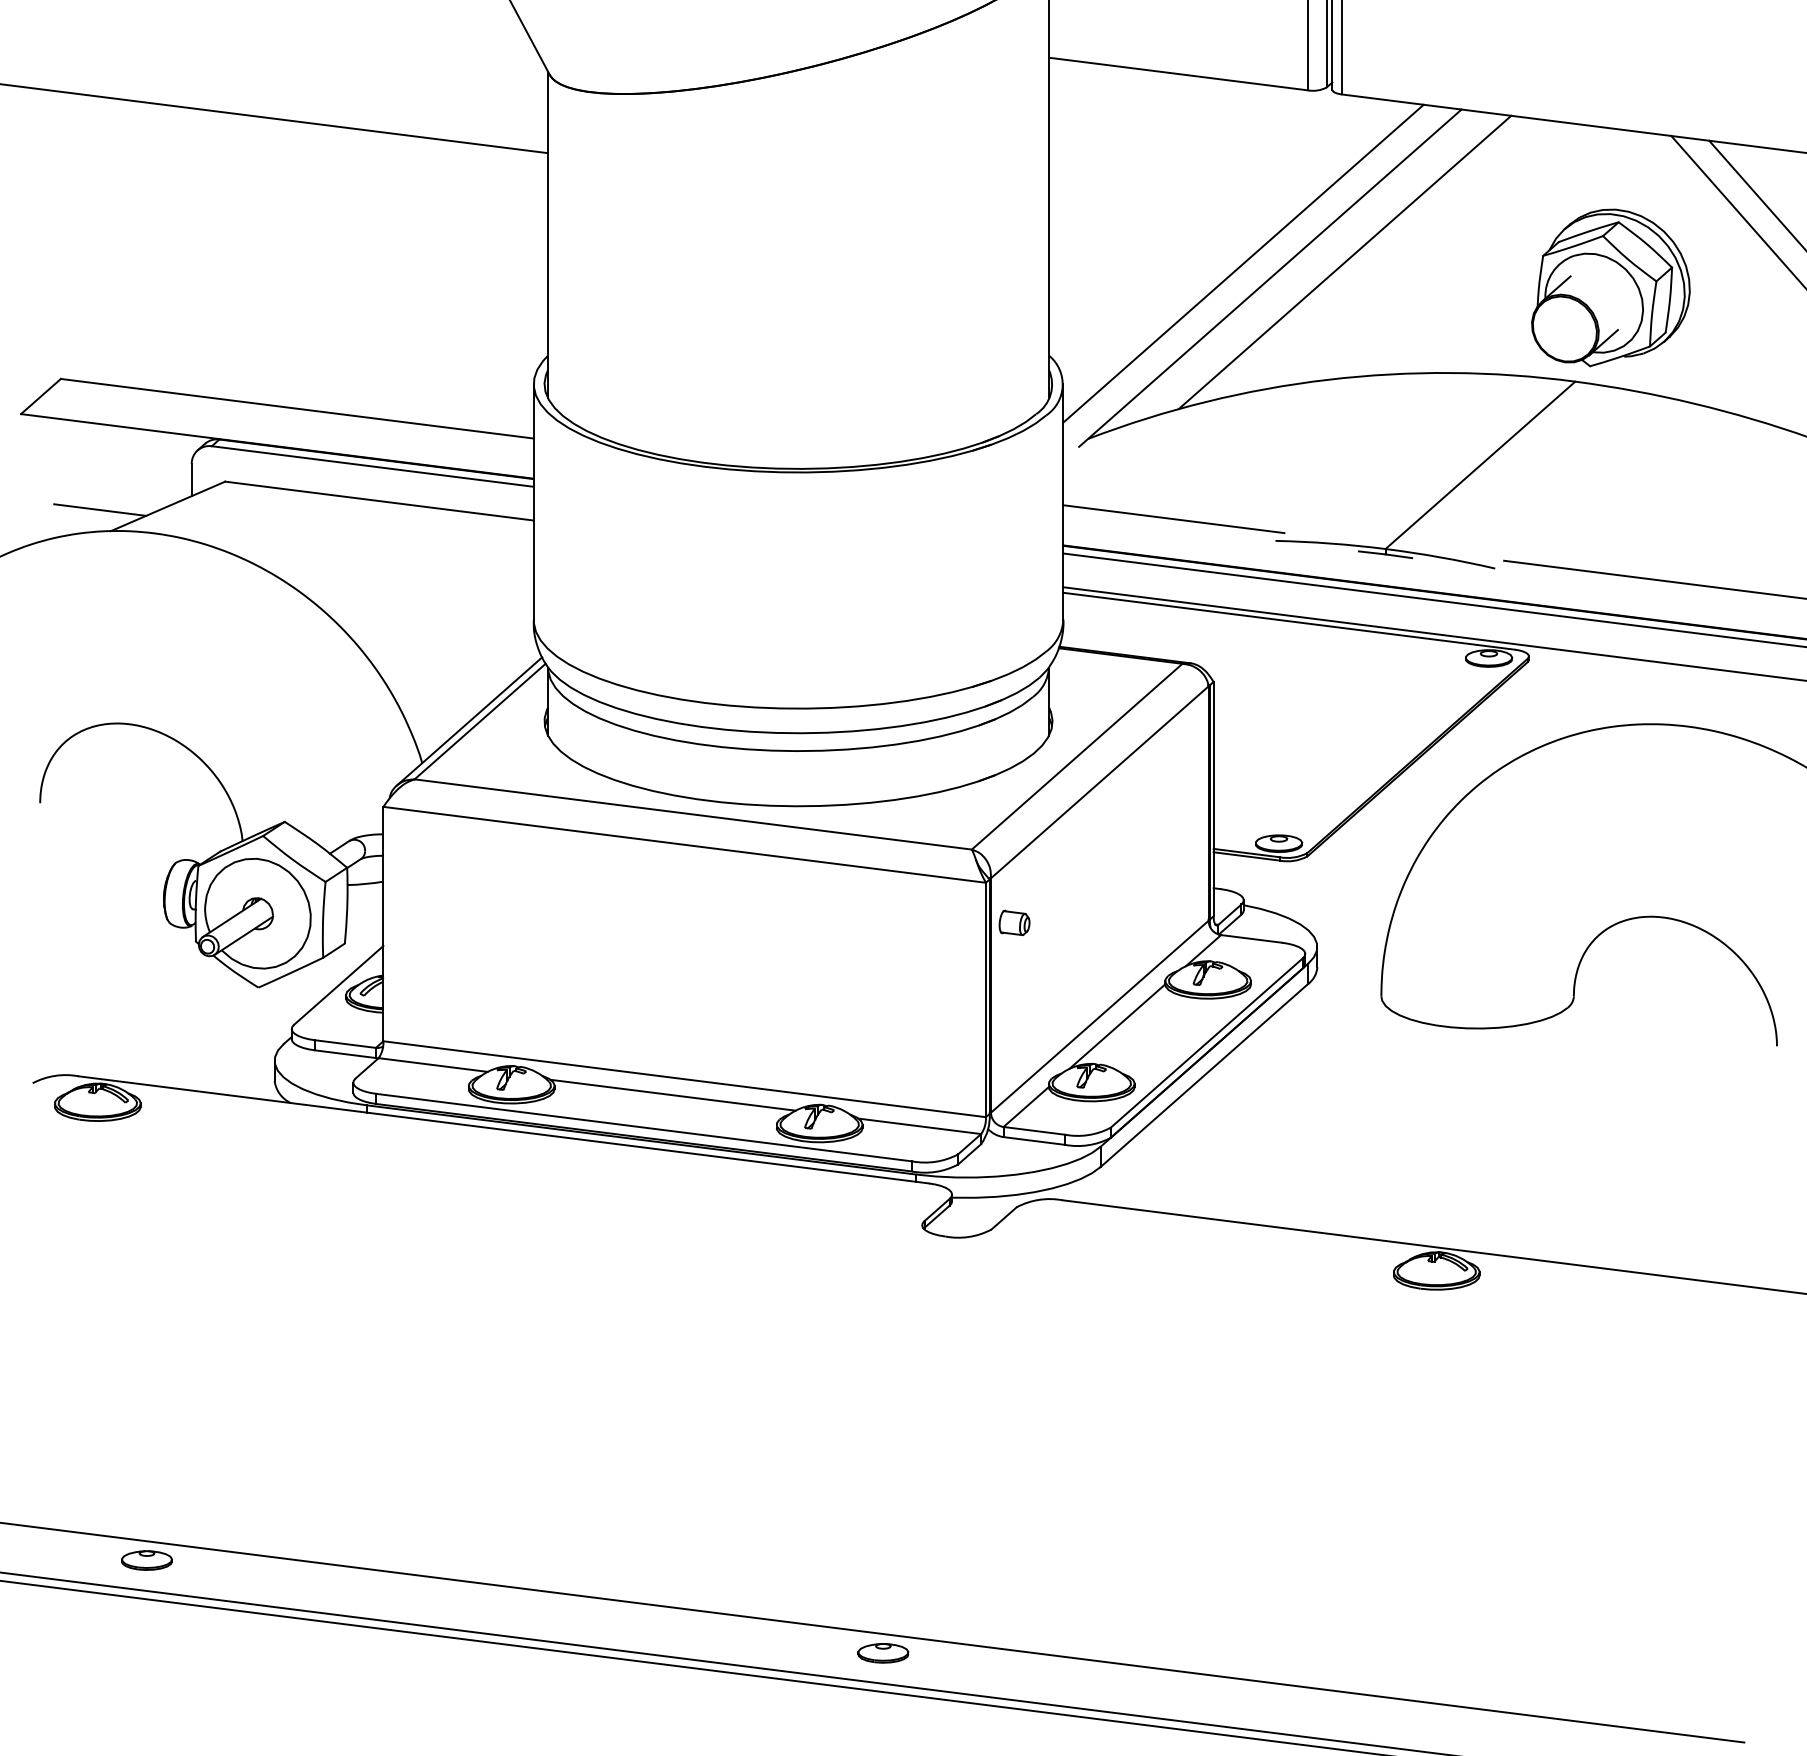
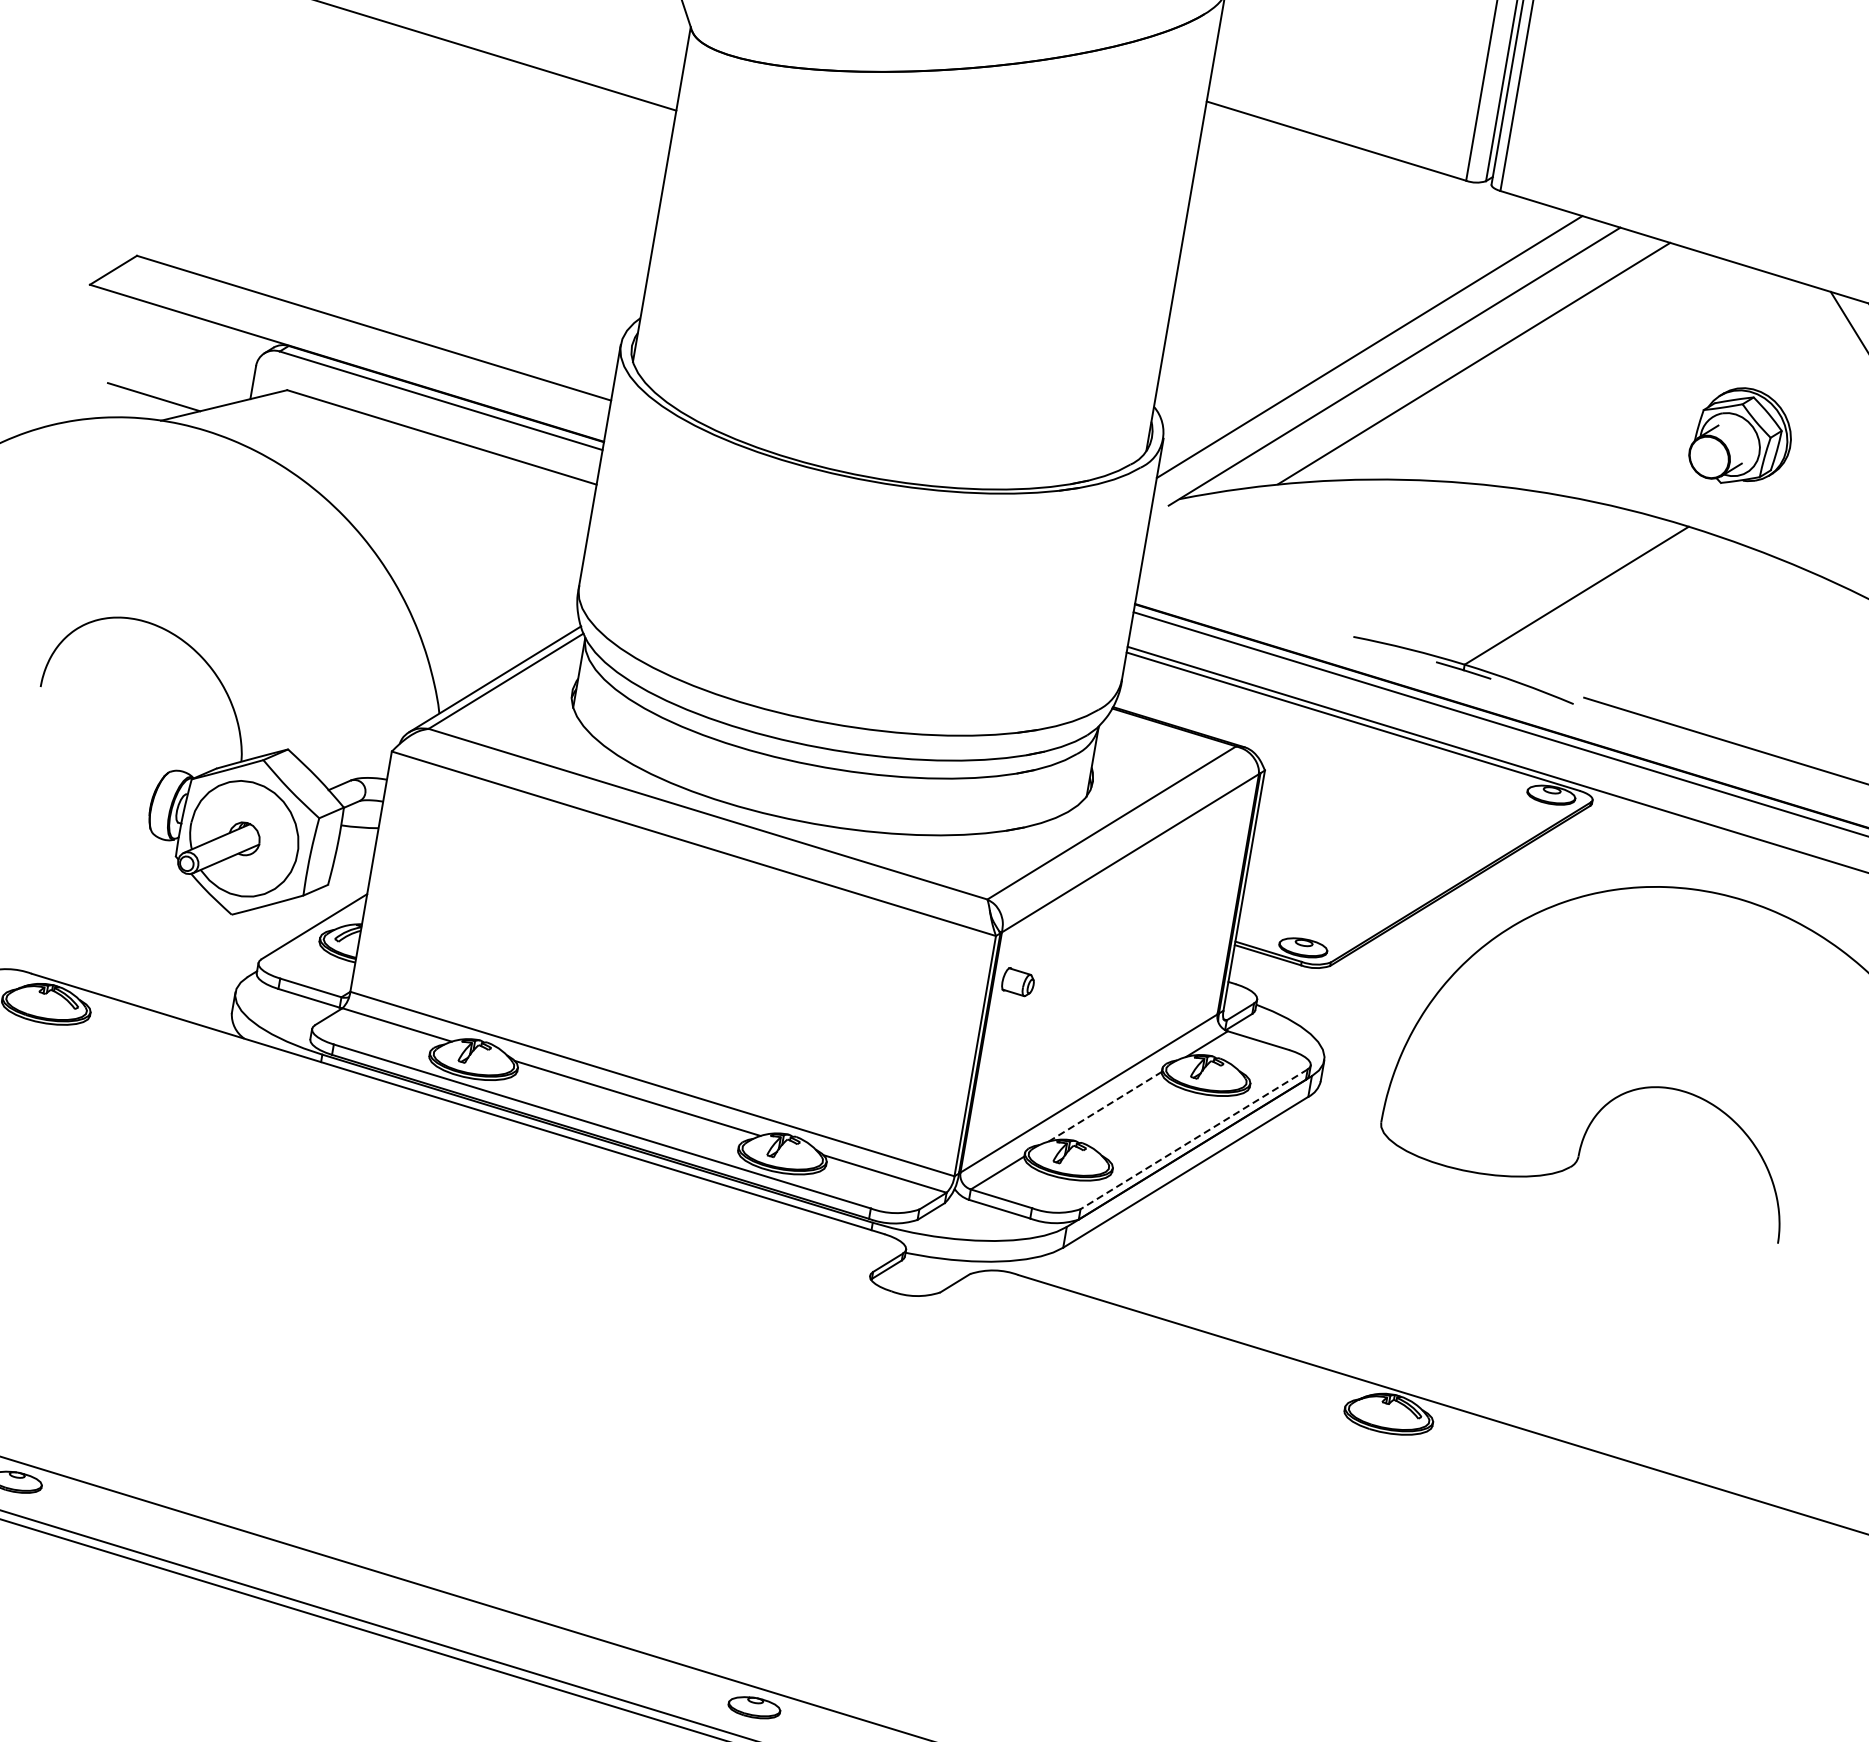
part: (1610, 287) -> (1741, 436), size x0.6
line: (1173, 519) -> (1252, 596), removed
line: (1117, 1026) -> (1105, 1106), solid -> dashed
line: (1206, 1043) -> (1193, 1139), solid -> dashed

